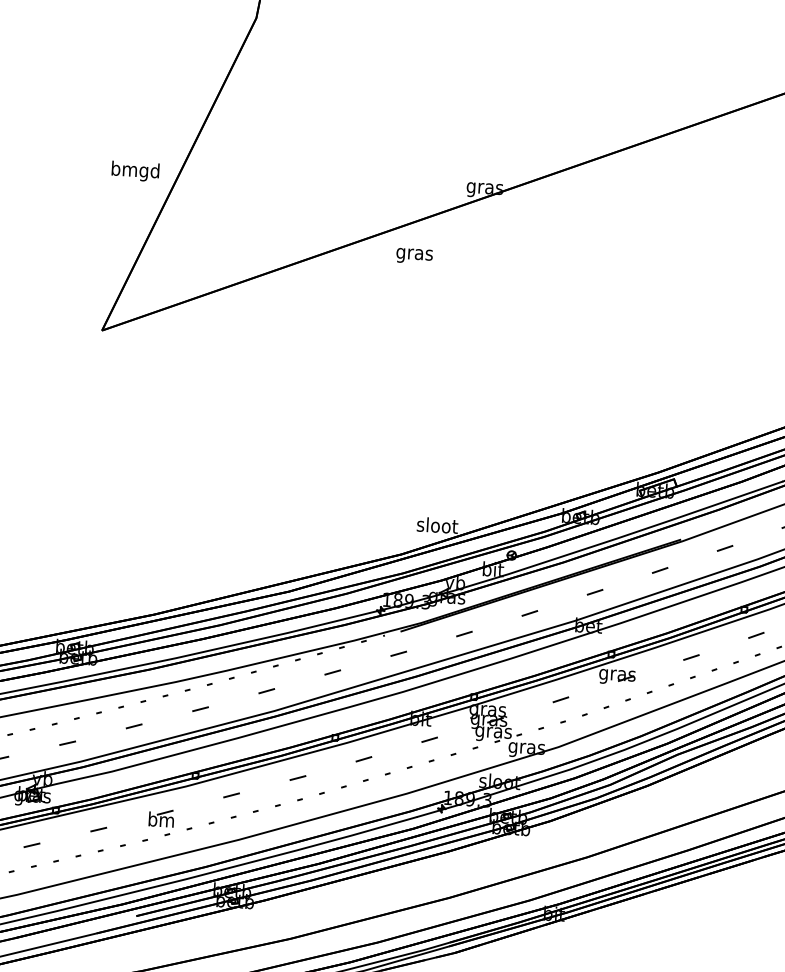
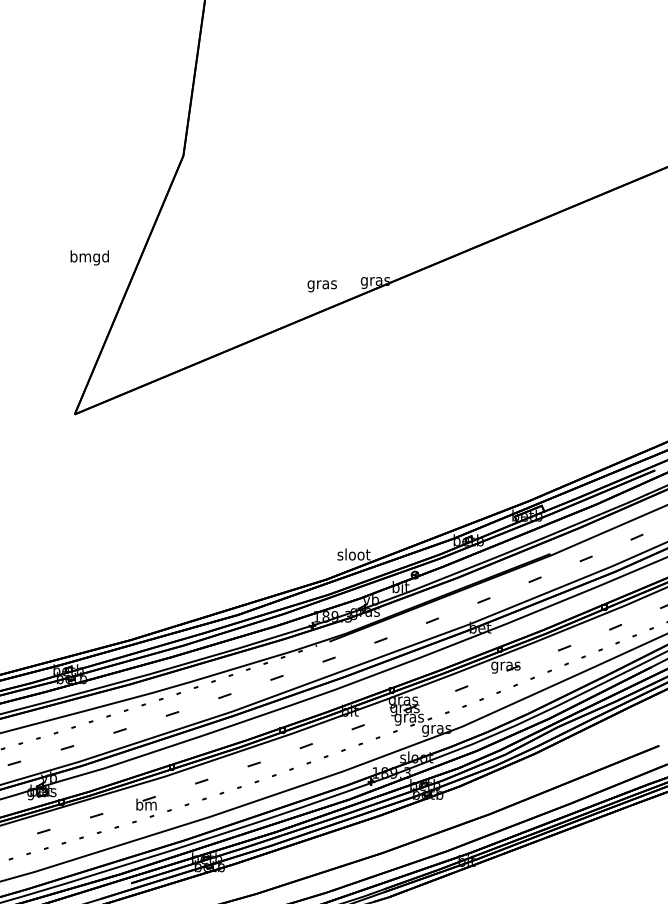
text: (135, 170) -> (89, 257), moved
text: (413, 256) -> (321, 286), moved

